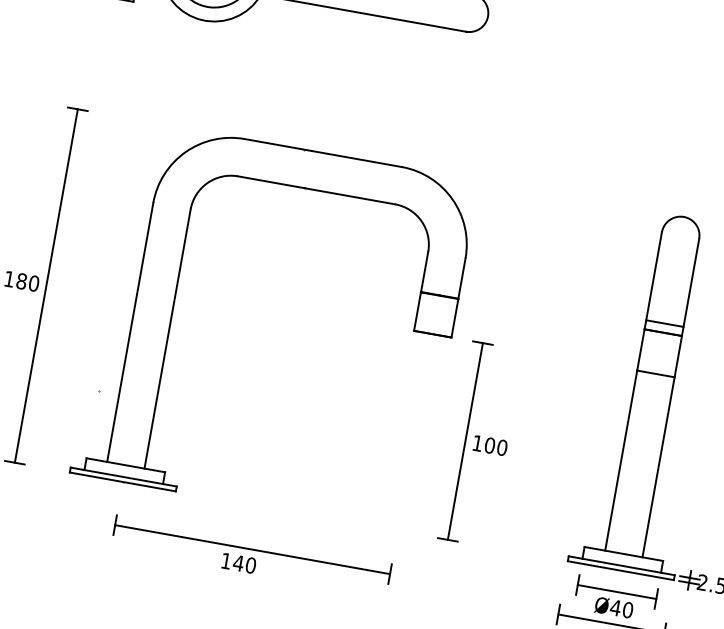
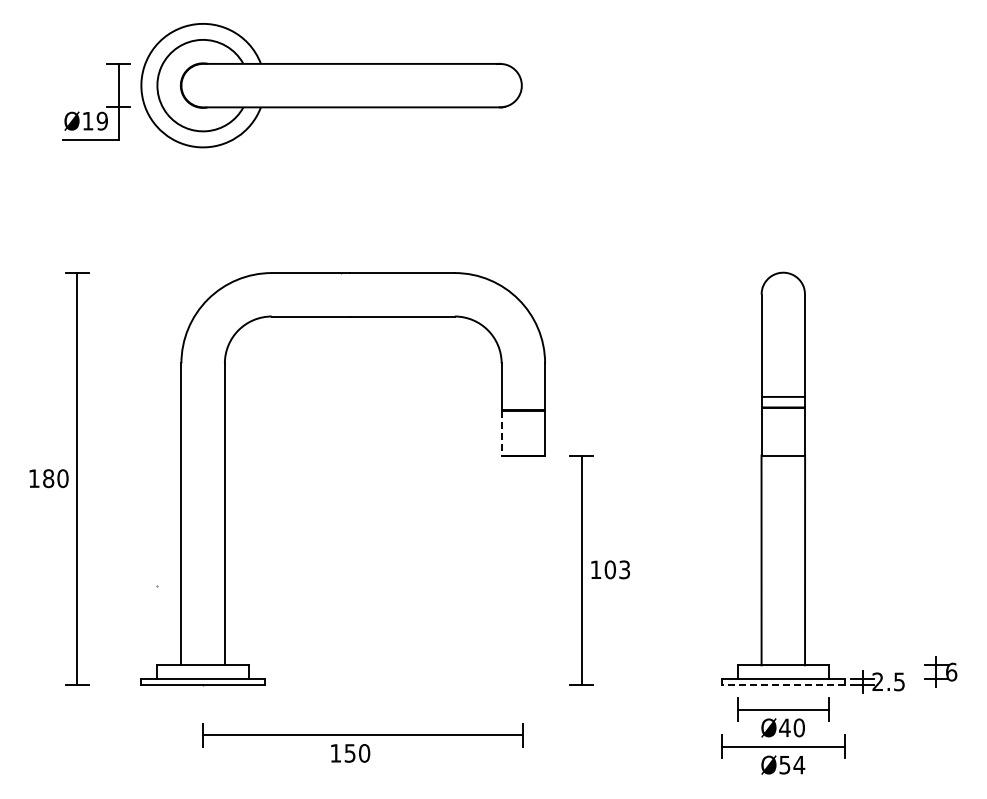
line: (417, 311) -> (501, 433), solid -> dashed
text: (502, 447) -> (624, 569), 100 -> 103
text: (238, 563) -> (350, 753), 140 -> 150
line: (621, 570) -> (783, 684), solid -> dashed

